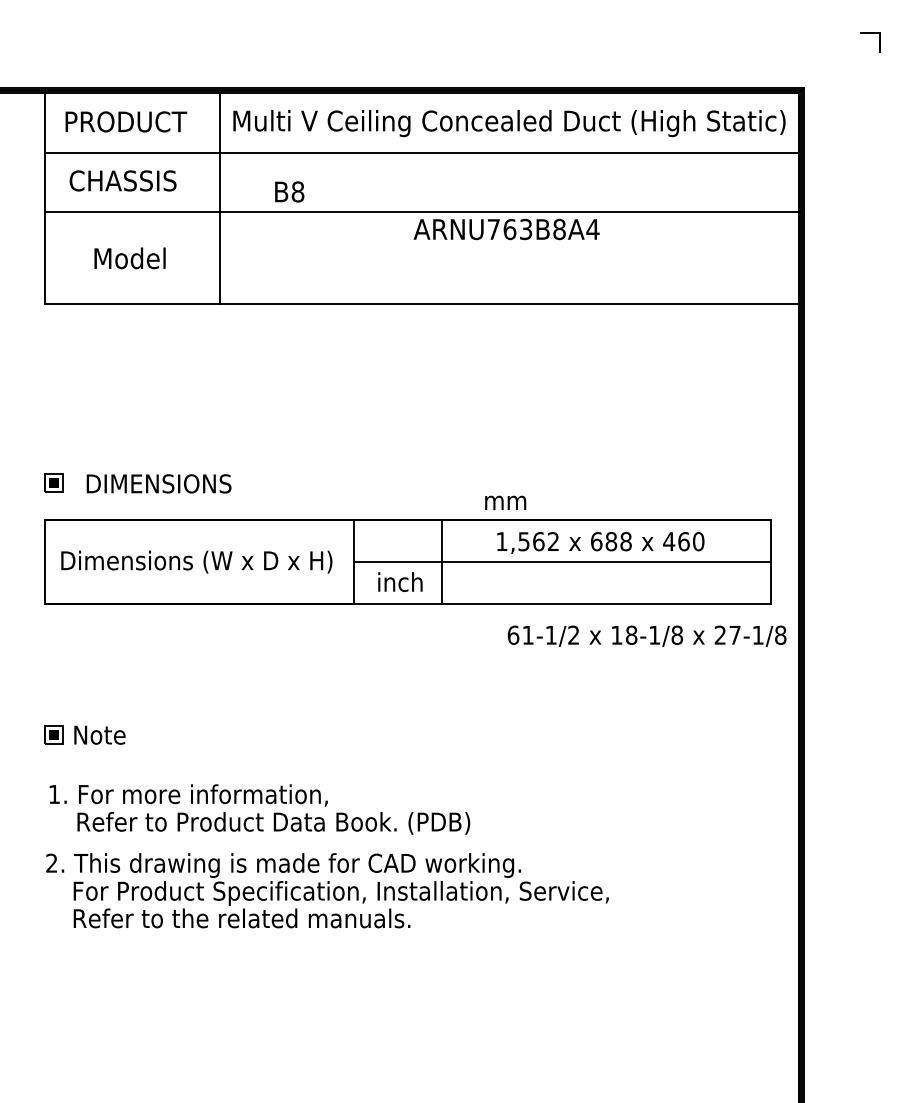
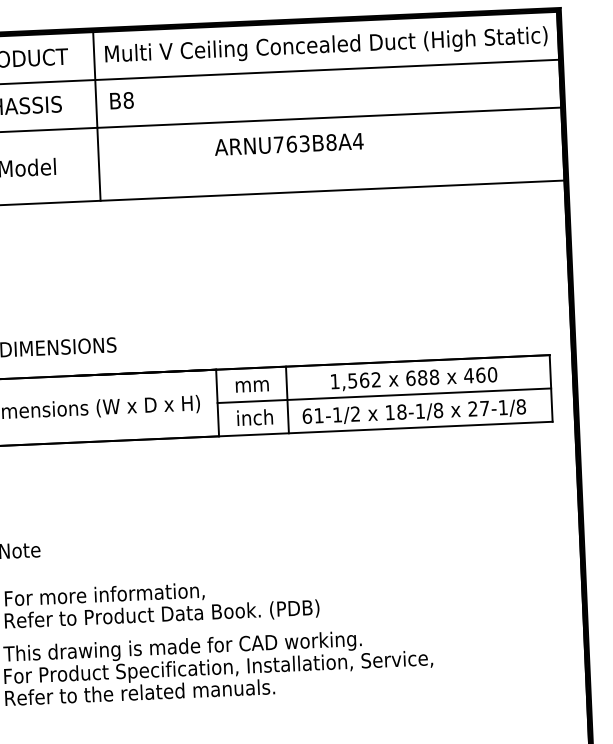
text: (289, 191) -> (121, 100), moved
text: (506, 229) -> (289, 144), moved
text: (505, 502) -> (252, 385), moved
text: (646, 635) -> (413, 411), moved

